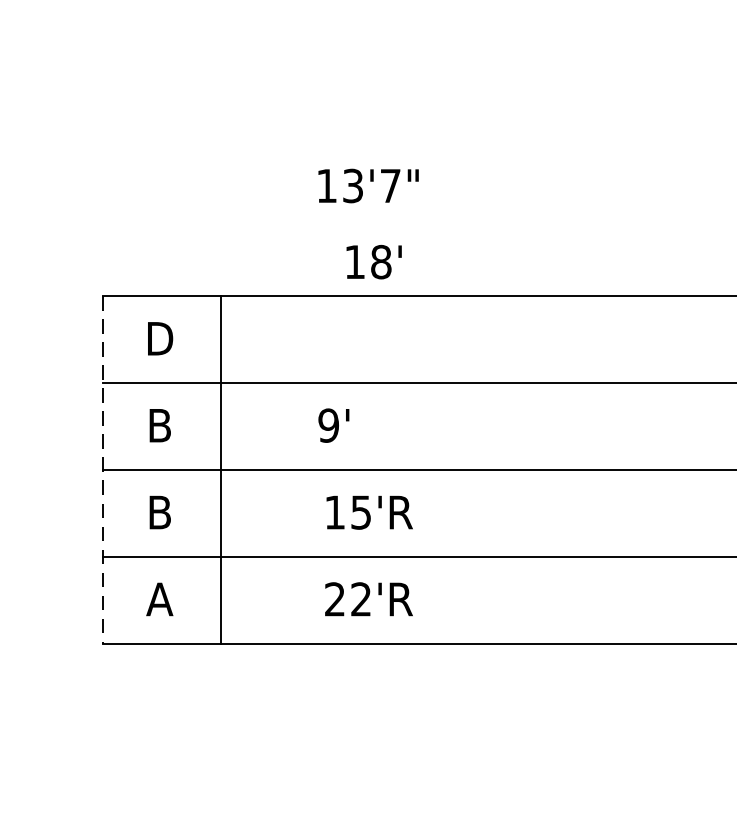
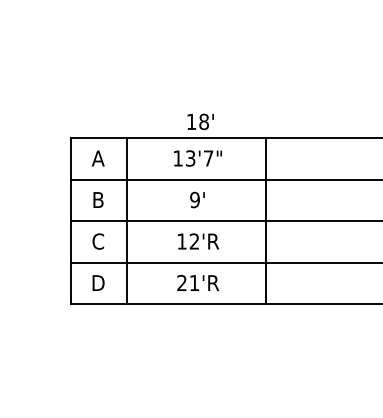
text: (367, 185) -> (197, 158), moved
text: (158, 338) -> (97, 158), D -> A
text: (333, 424) -> (197, 199), moved
line: (103, 470) -> (71, 221), dashed -> solid
line: (511, 470) -> (266, 221), added
text: (160, 512) -> (98, 241), B -> C
text: (361, 512) -> (194, 241), 15'R -> 12'R
text: (158, 598) -> (97, 282), A -> D
text: (359, 598) -> (193, 282), 22'R -> 21'R

